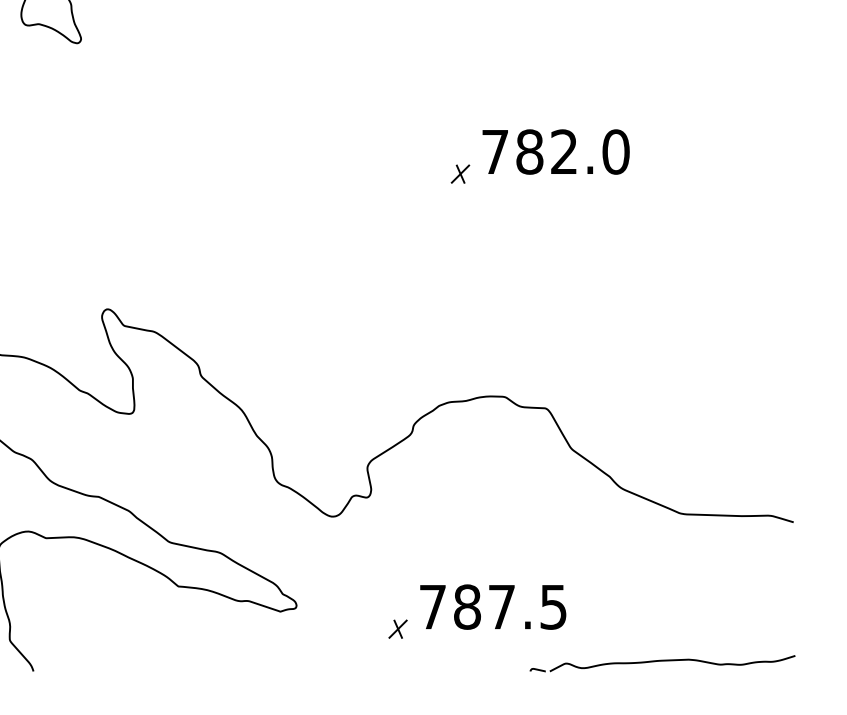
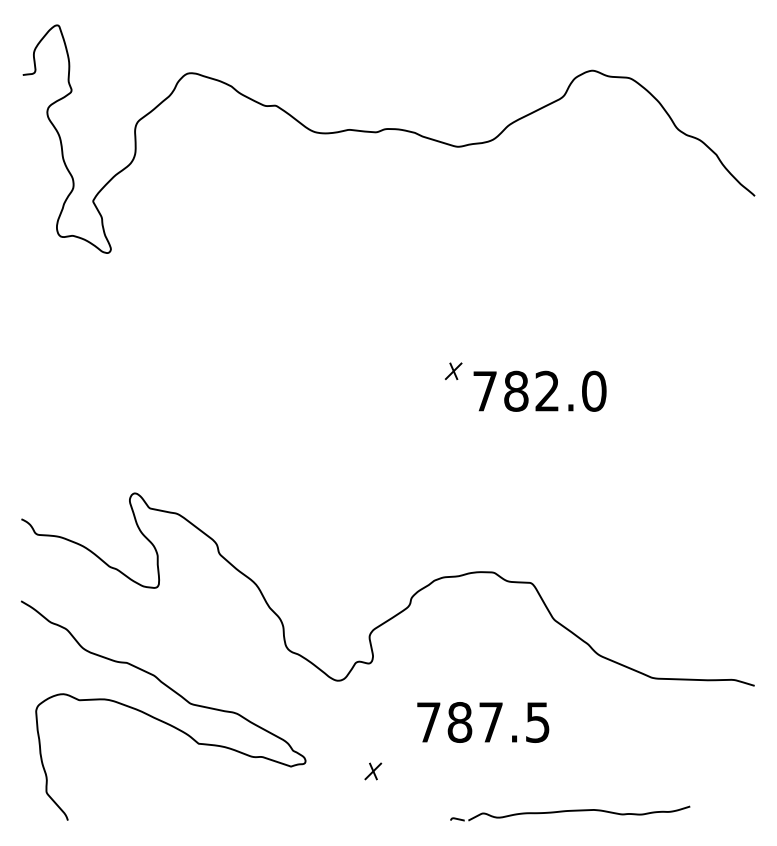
text: (555, 151) -> (539, 390), moved
text: (493, 607) -> (483, 722), moved
part: (398, 629) -> (373, 771), moved
part: (662, 663) -> (570, 813), moved

